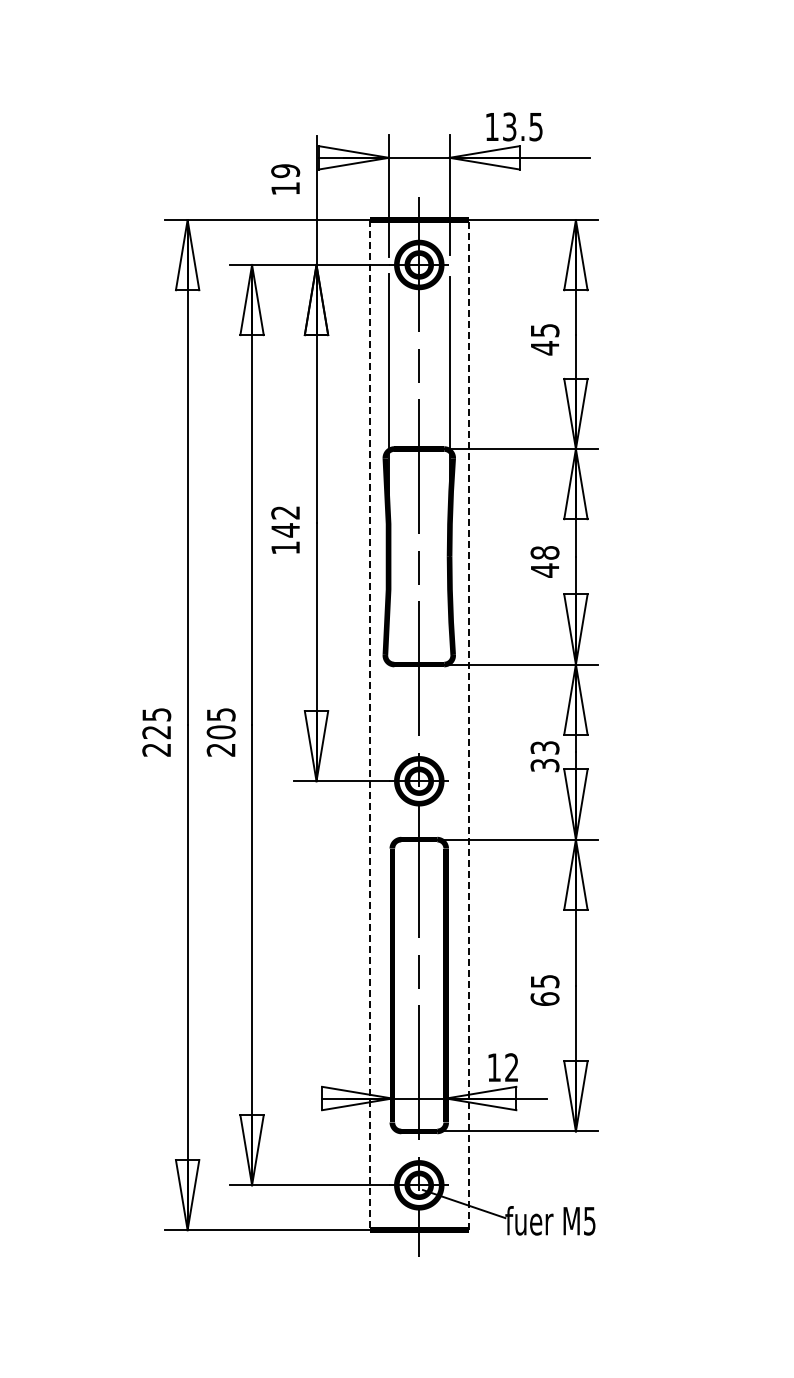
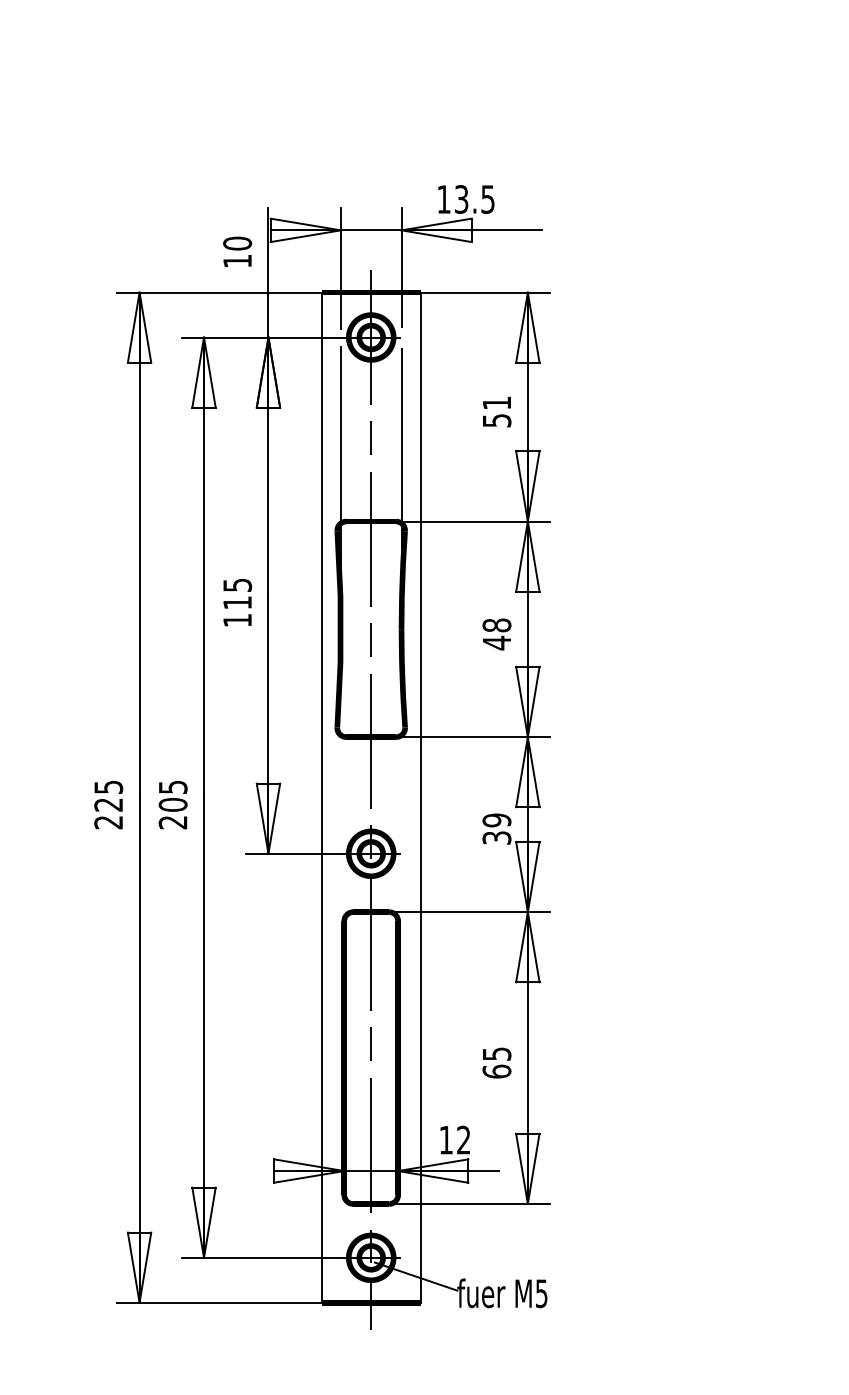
text: (285, 170) -> (237, 243), 19 -> 10
text: (545, 339) -> (497, 412), 45 -> 51
text: (285, 521) -> (237, 594), 142 -> 115
line: (468, 724) -> (420, 797), dashed -> solid
line: (369, 725) -> (321, 798), dashed -> solid
text: (544, 747) -> (496, 820), 33 -> 39

